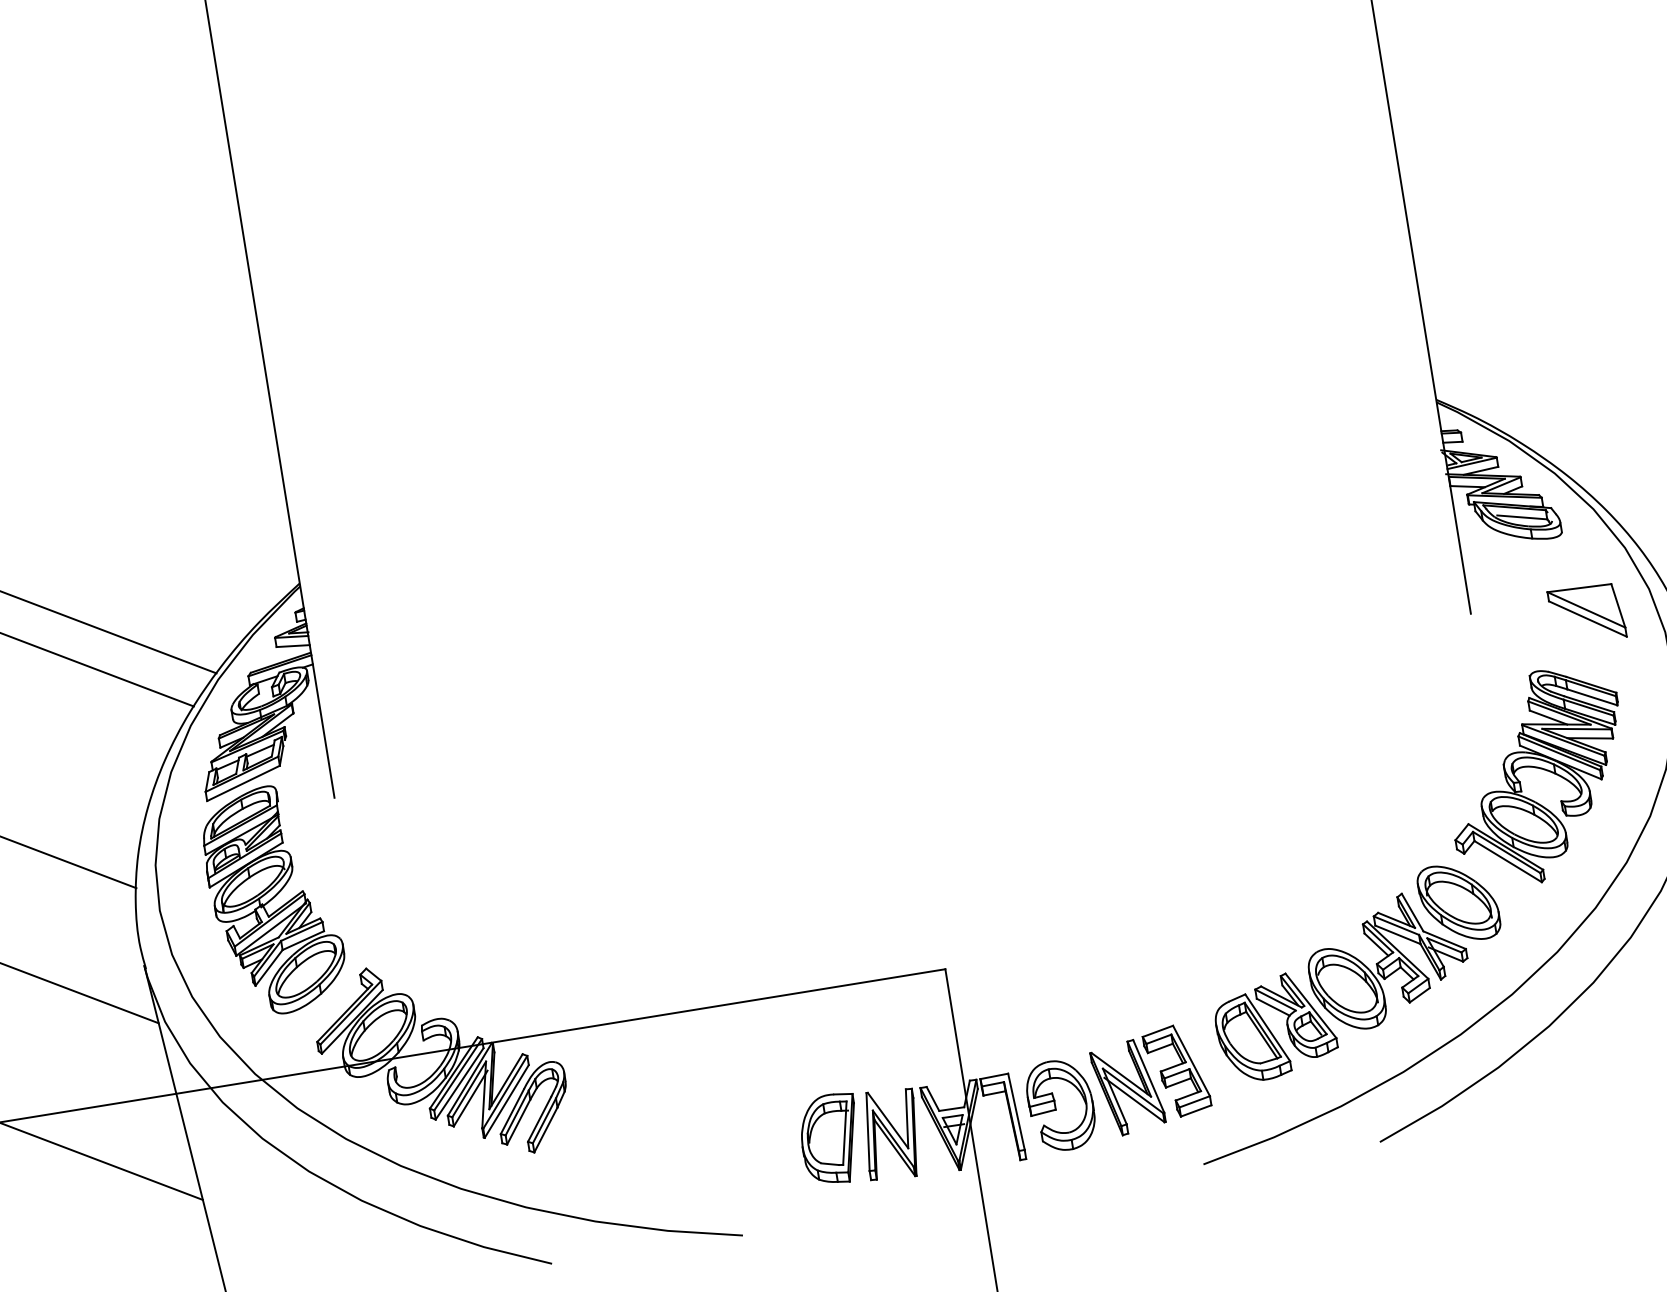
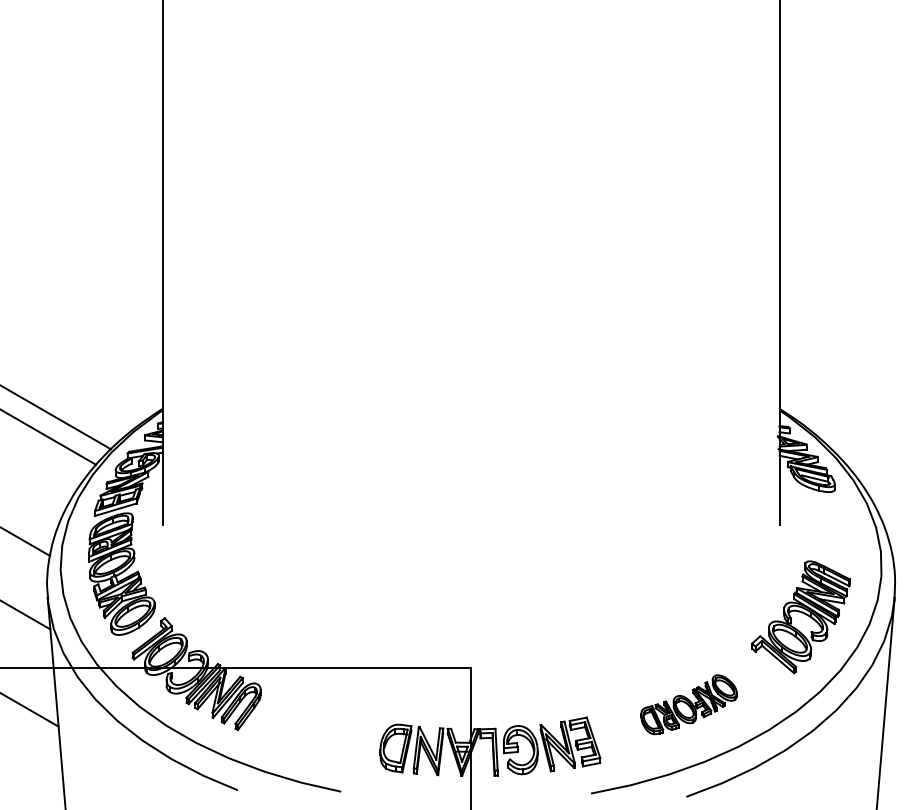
part: (1587, 614) -> (841, 535), removed
part: (1356, 971) -> (688, 704), size x0.6

